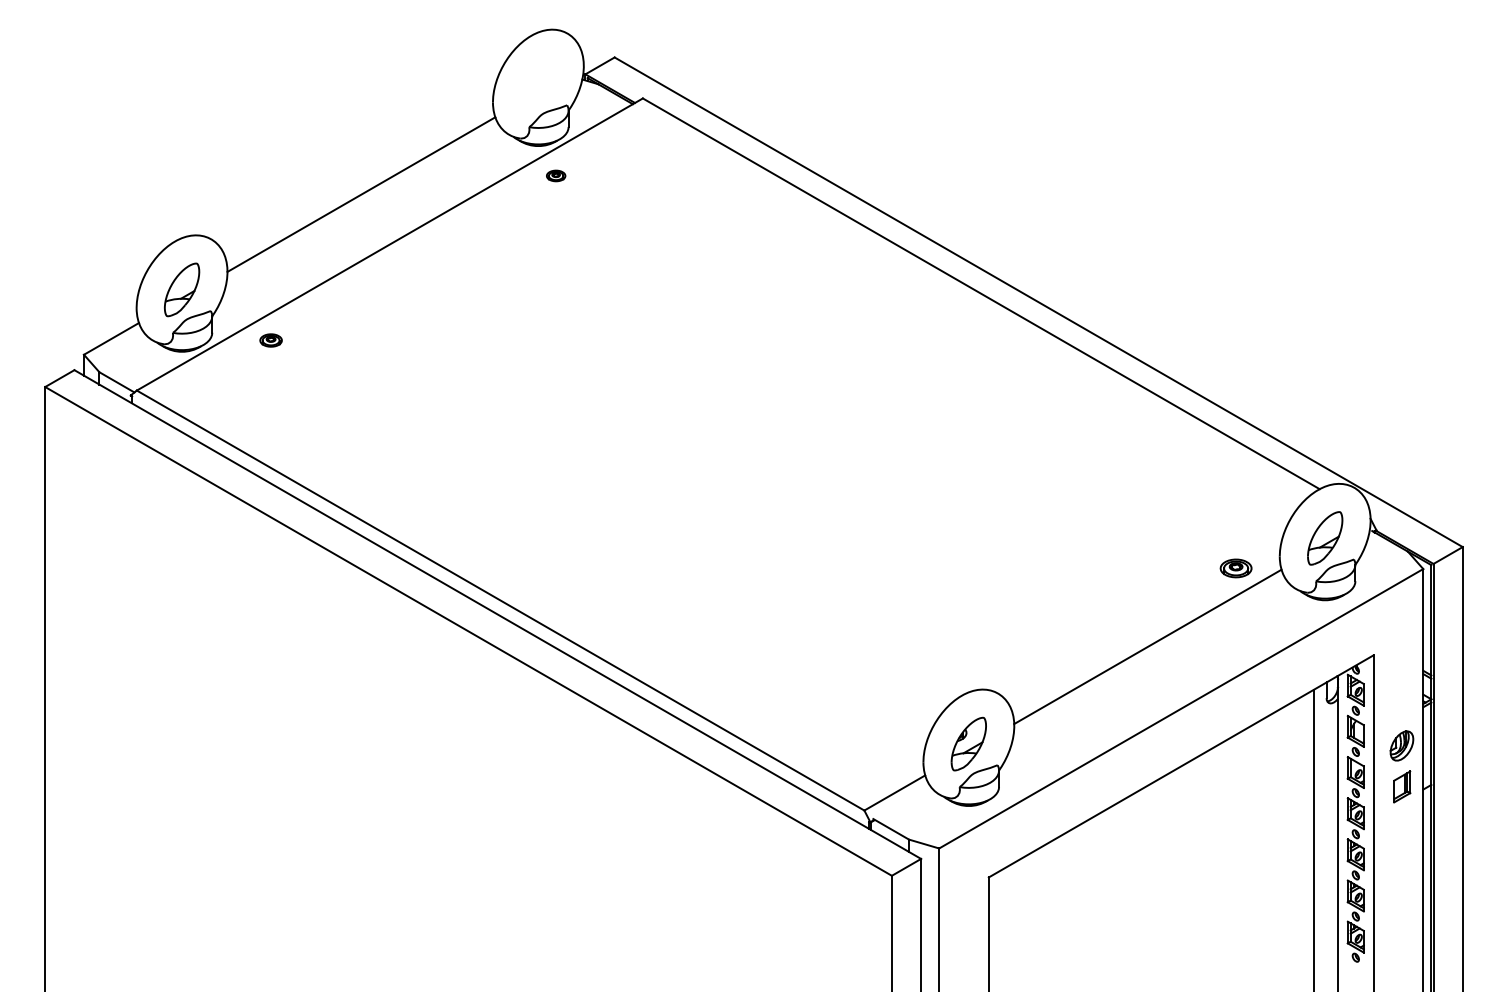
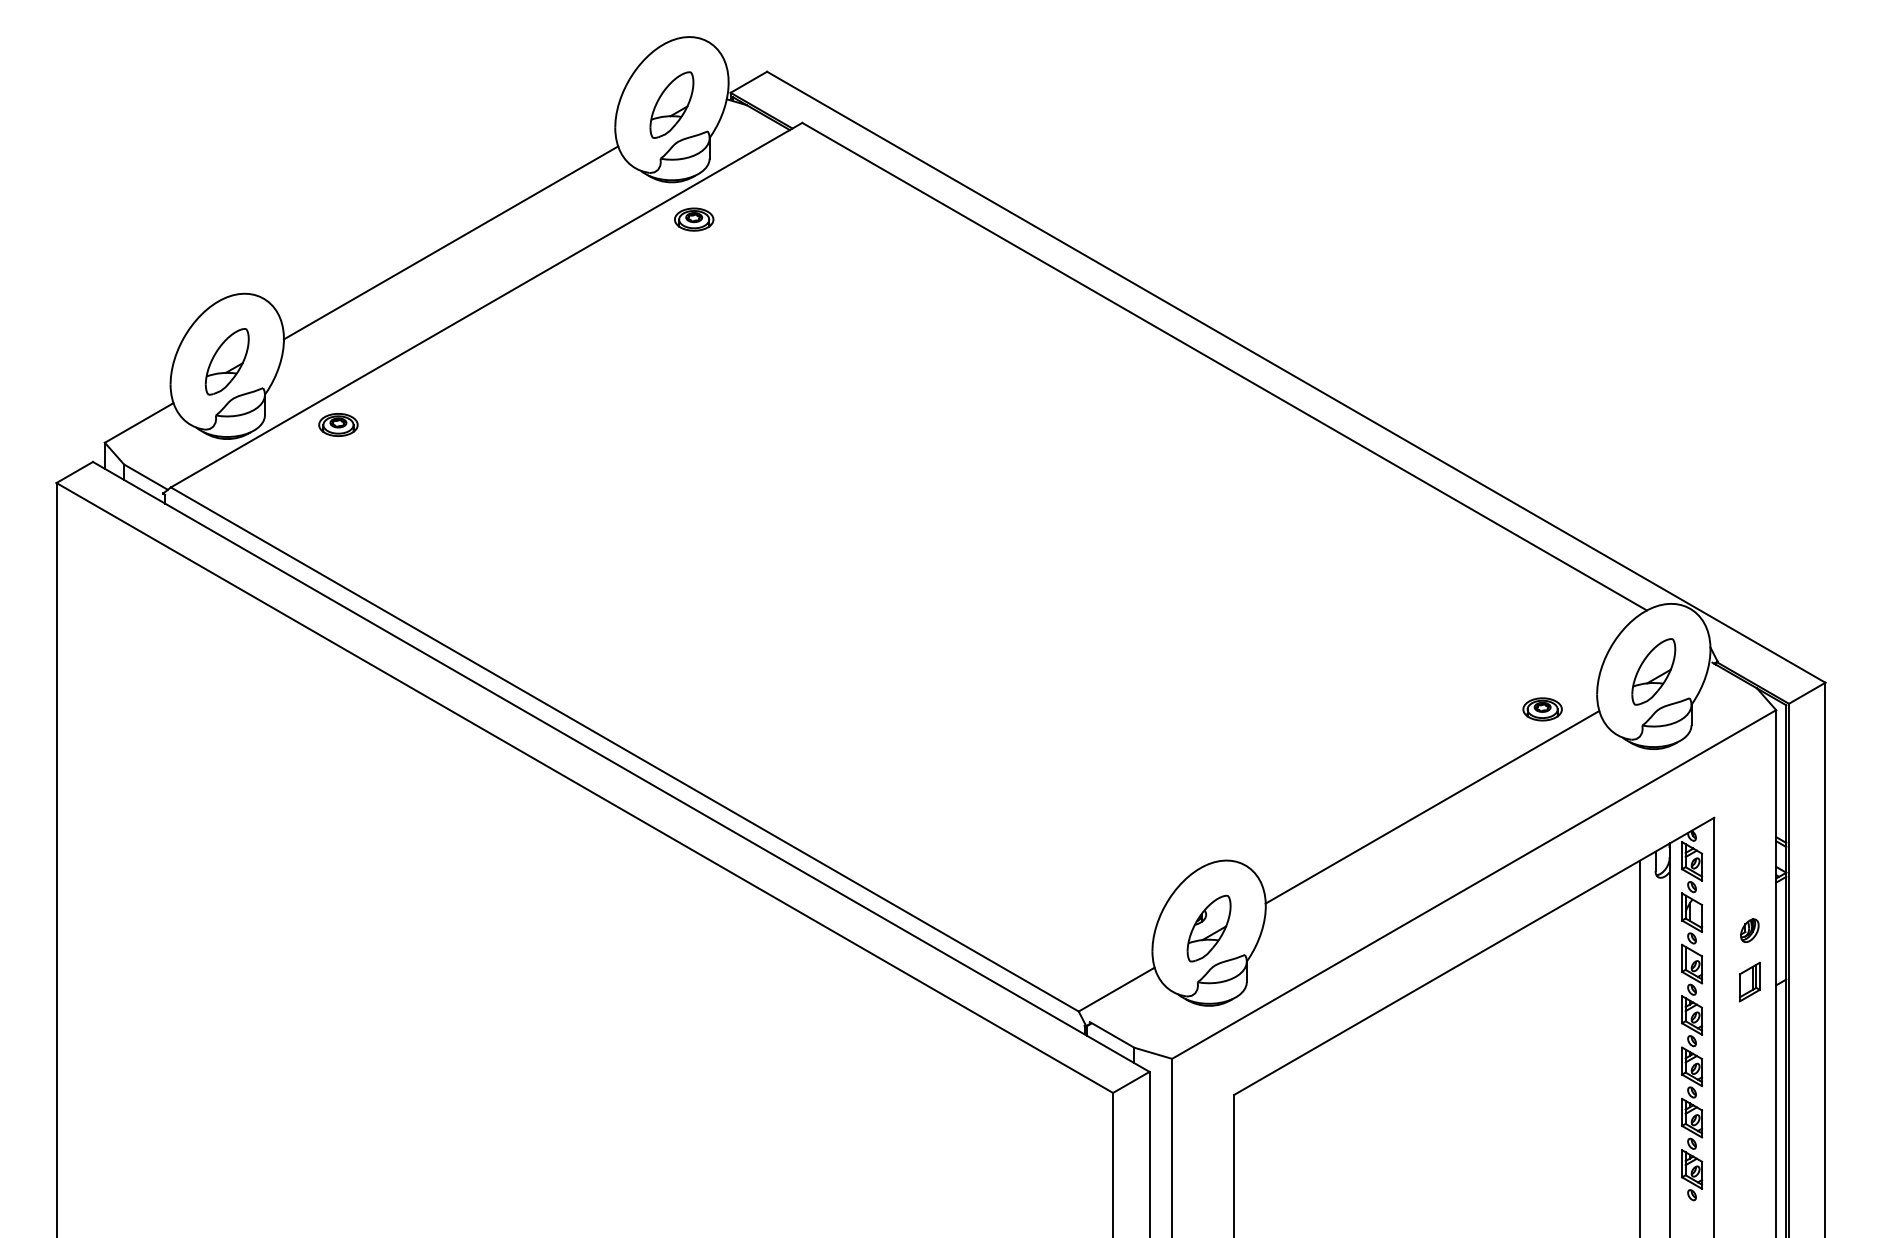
part: (538, 84) -> (672, 105), added
part: (555, 175) -> (693, 219), size x1.67
part: (270, 340) -> (337, 424), size x1.43
part: (1402, 745) -> (1750, 930), size x0.62

